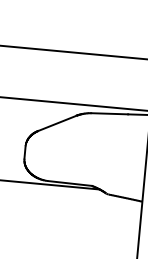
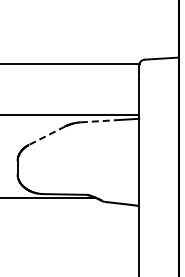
line: (110, 114) -> (99, 121), solid -> dashed
line: (56, 123) -> (46, 135), solid -> dashed

